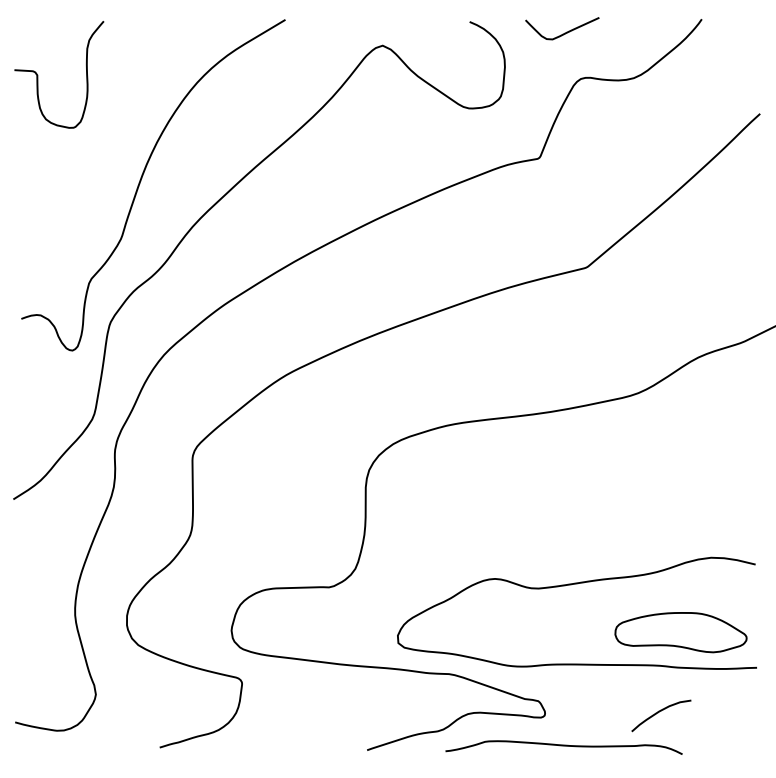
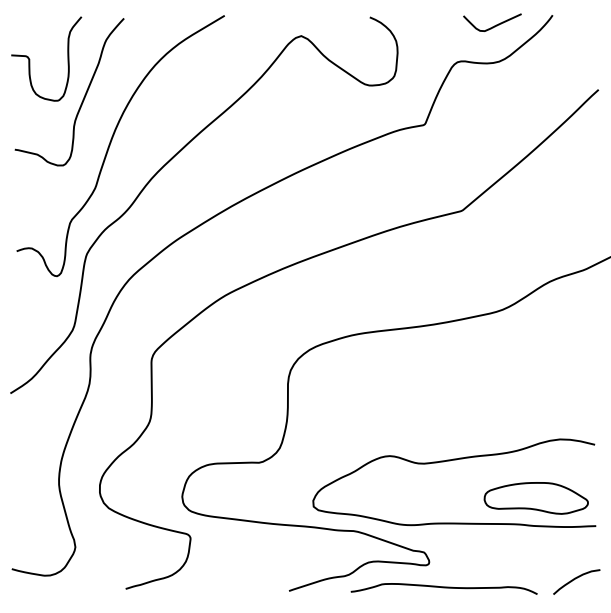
curve: (564, 32) -> (494, 25), moved
curve: (105, 125) -> (82, 98), added
curve: (659, 712) -> (575, 579), moved

